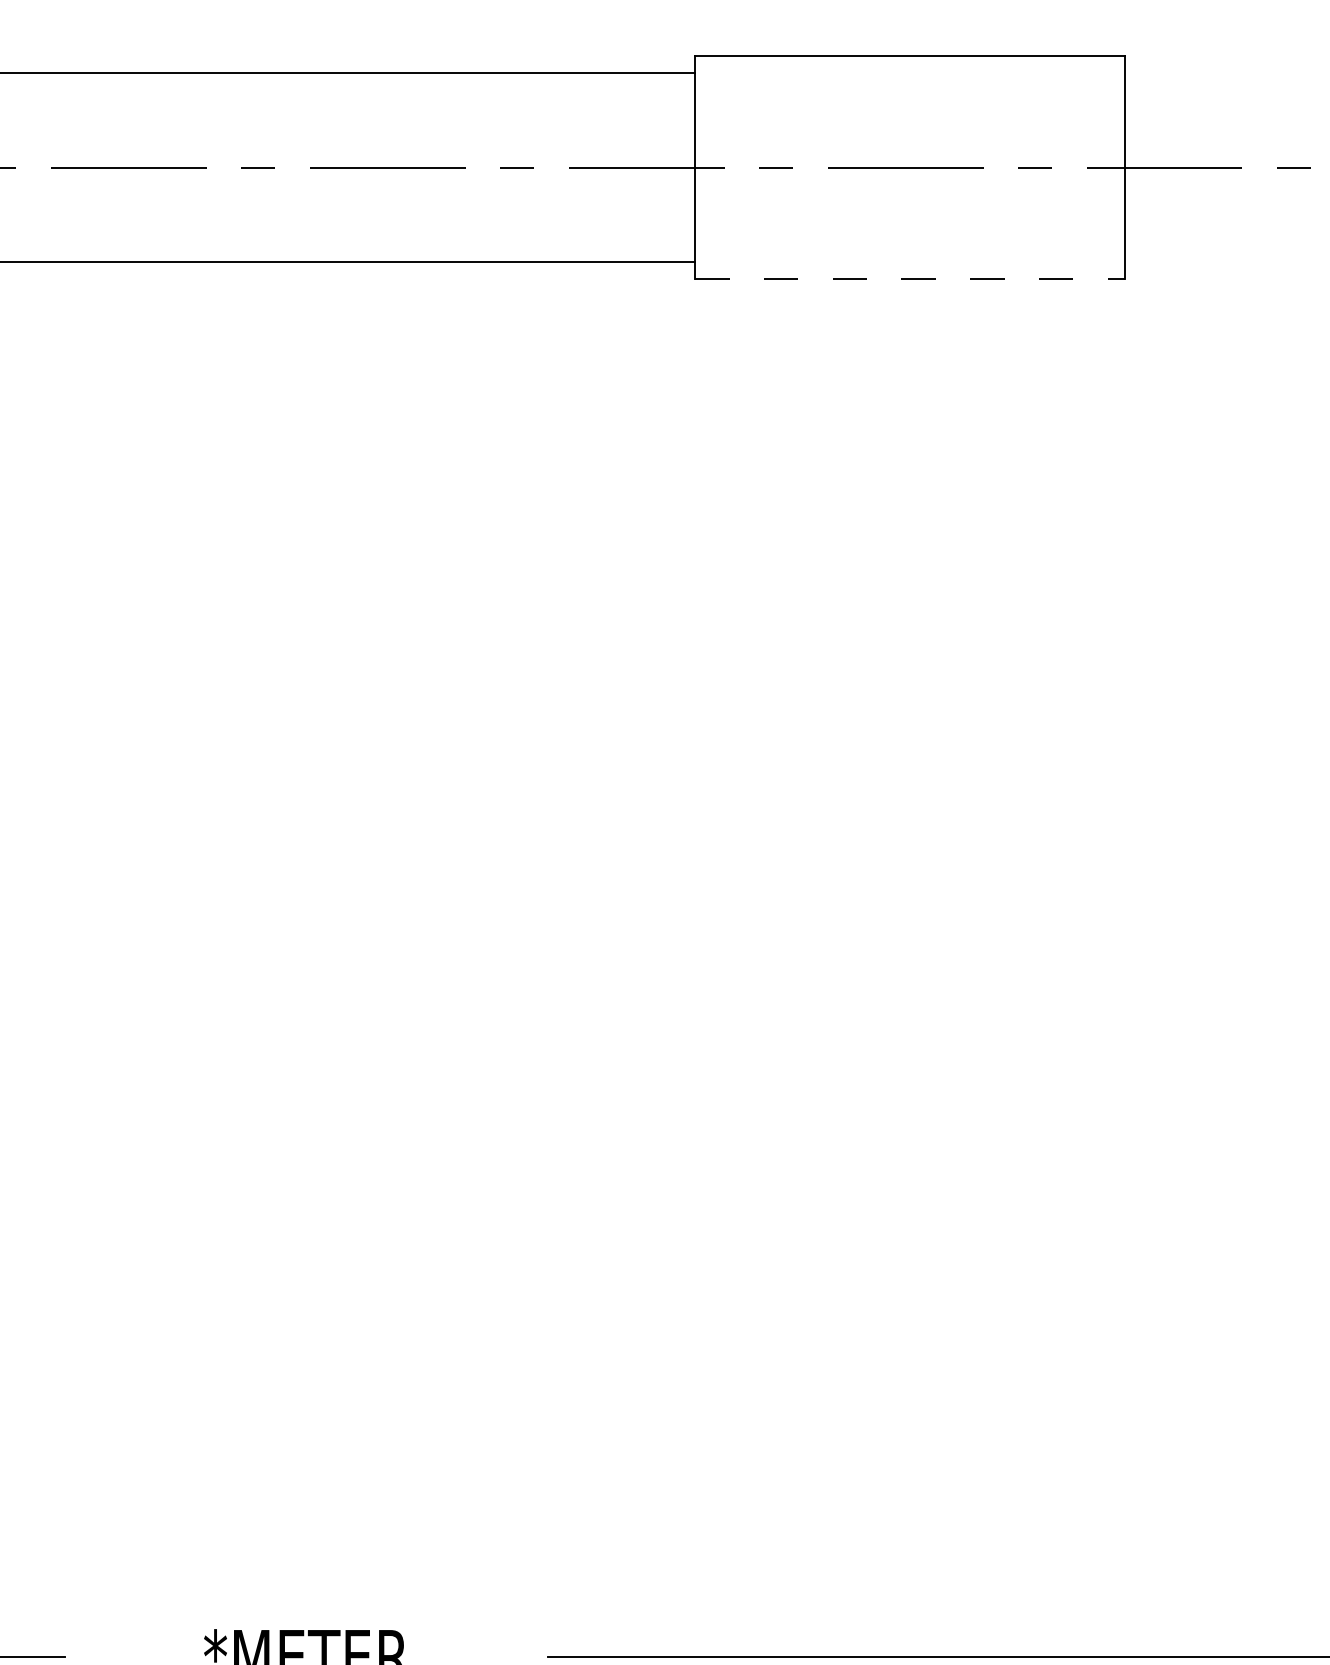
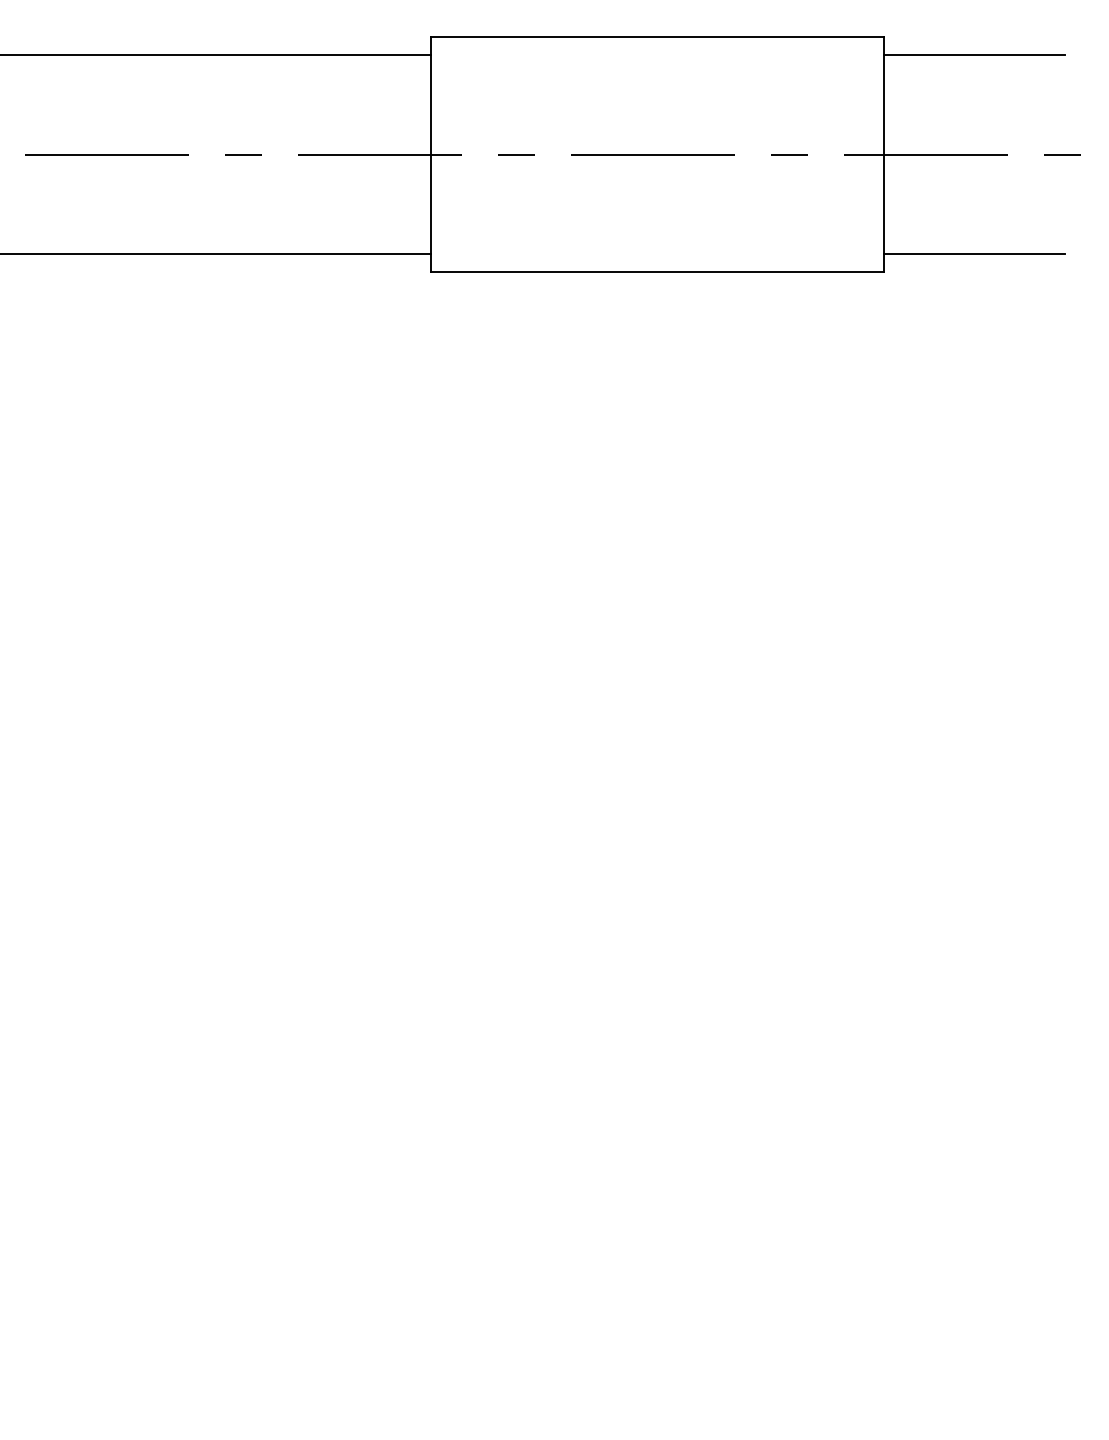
line: (1210, 73) -> (974, 55), added
line: (1210, 262) -> (974, 254), added
line: (910, 279) -> (658, 272), dashed -> solid

